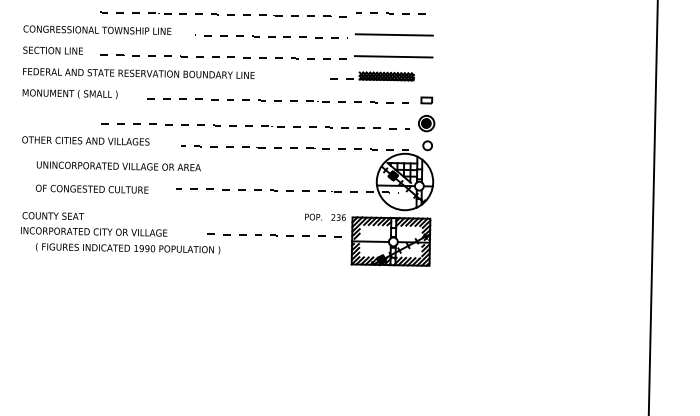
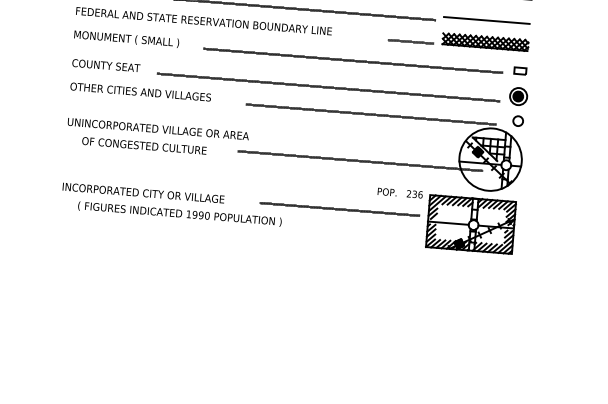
part: (370, 76) -> (459, 40), size x1.43
text: (118, 166) -> (157, 129), moved
text: (53, 216) -> (106, 66), moved

